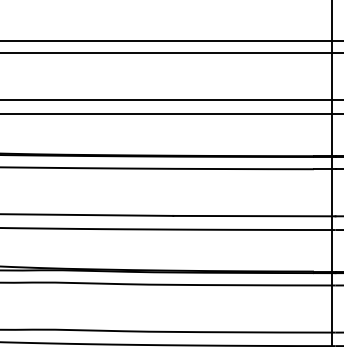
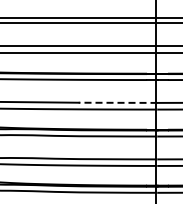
line: (253, 215) -> (117, 102), solid -> dashed

